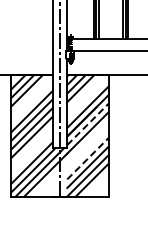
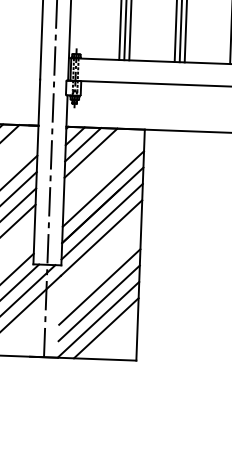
line: (88, 124) -> (103, 221), dashed -> solid
line: (88, 158) -> (100, 286), dashed -> solid

